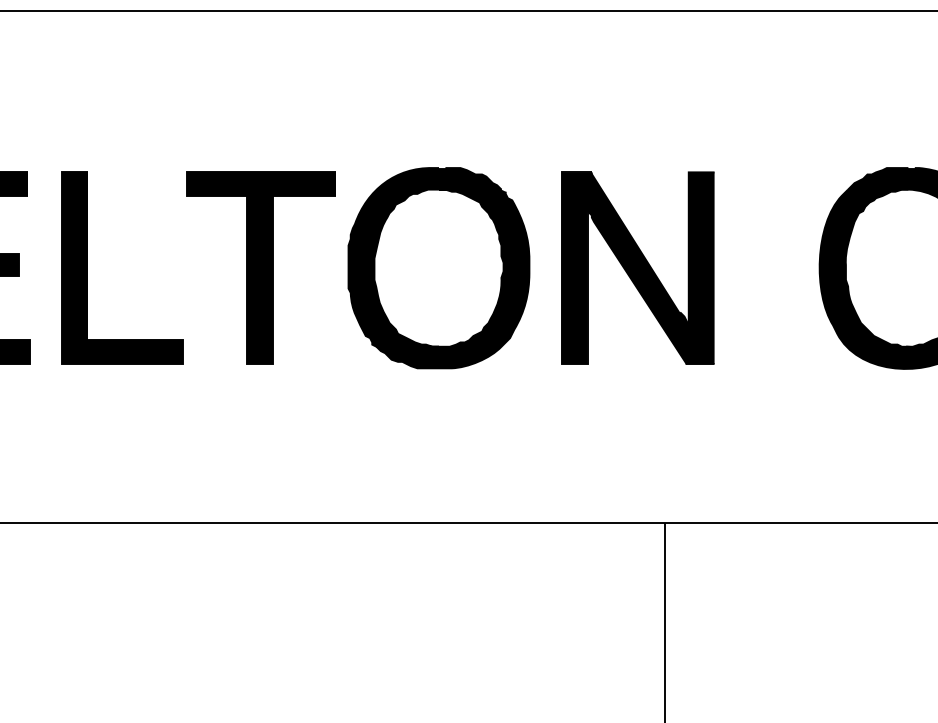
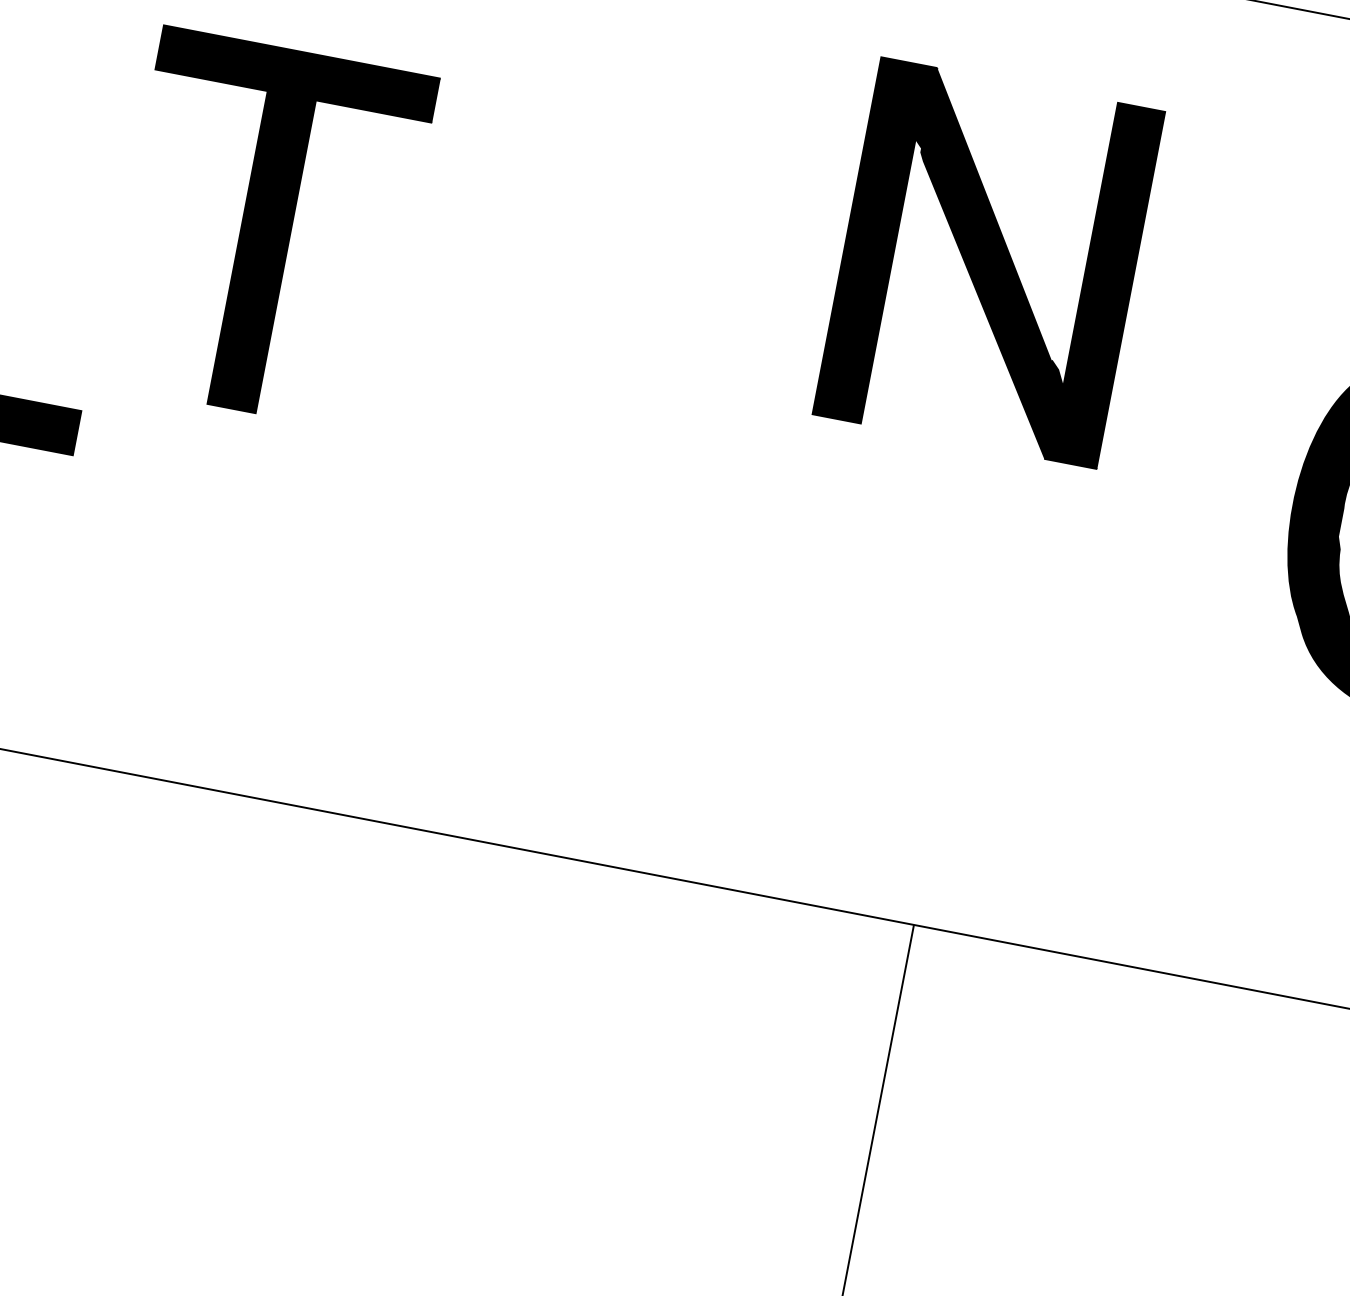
part: (260, 267) -> (266, 228), moved
part: (637, 267) -> (988, 261), moved
part: (438, 268) -> (583, 369), removed

